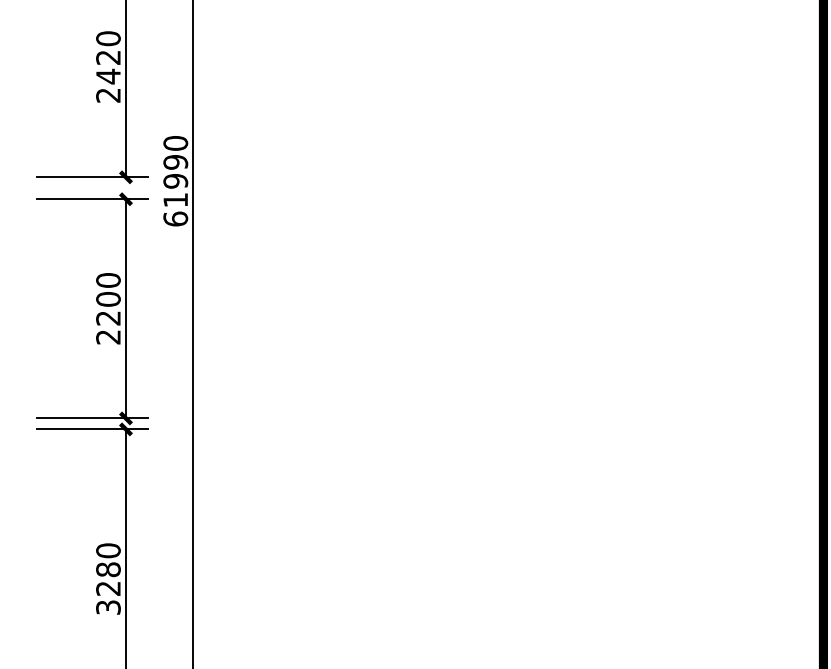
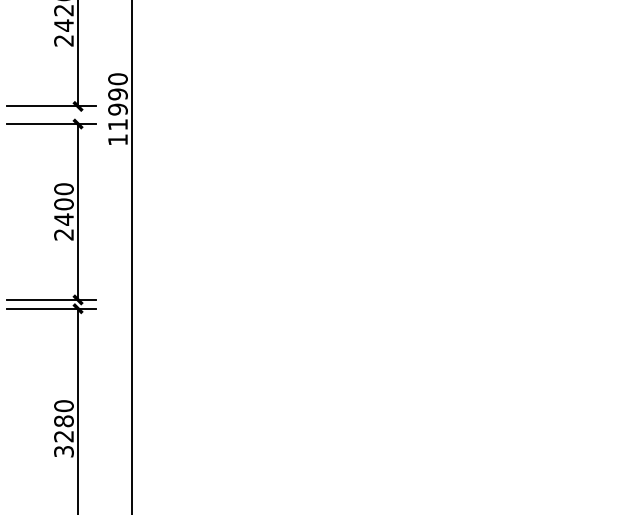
text: (175, 218) -> (117, 139), 61990 -> 11990
text: (108, 318) -> (64, 219), 2200 -> 2400

